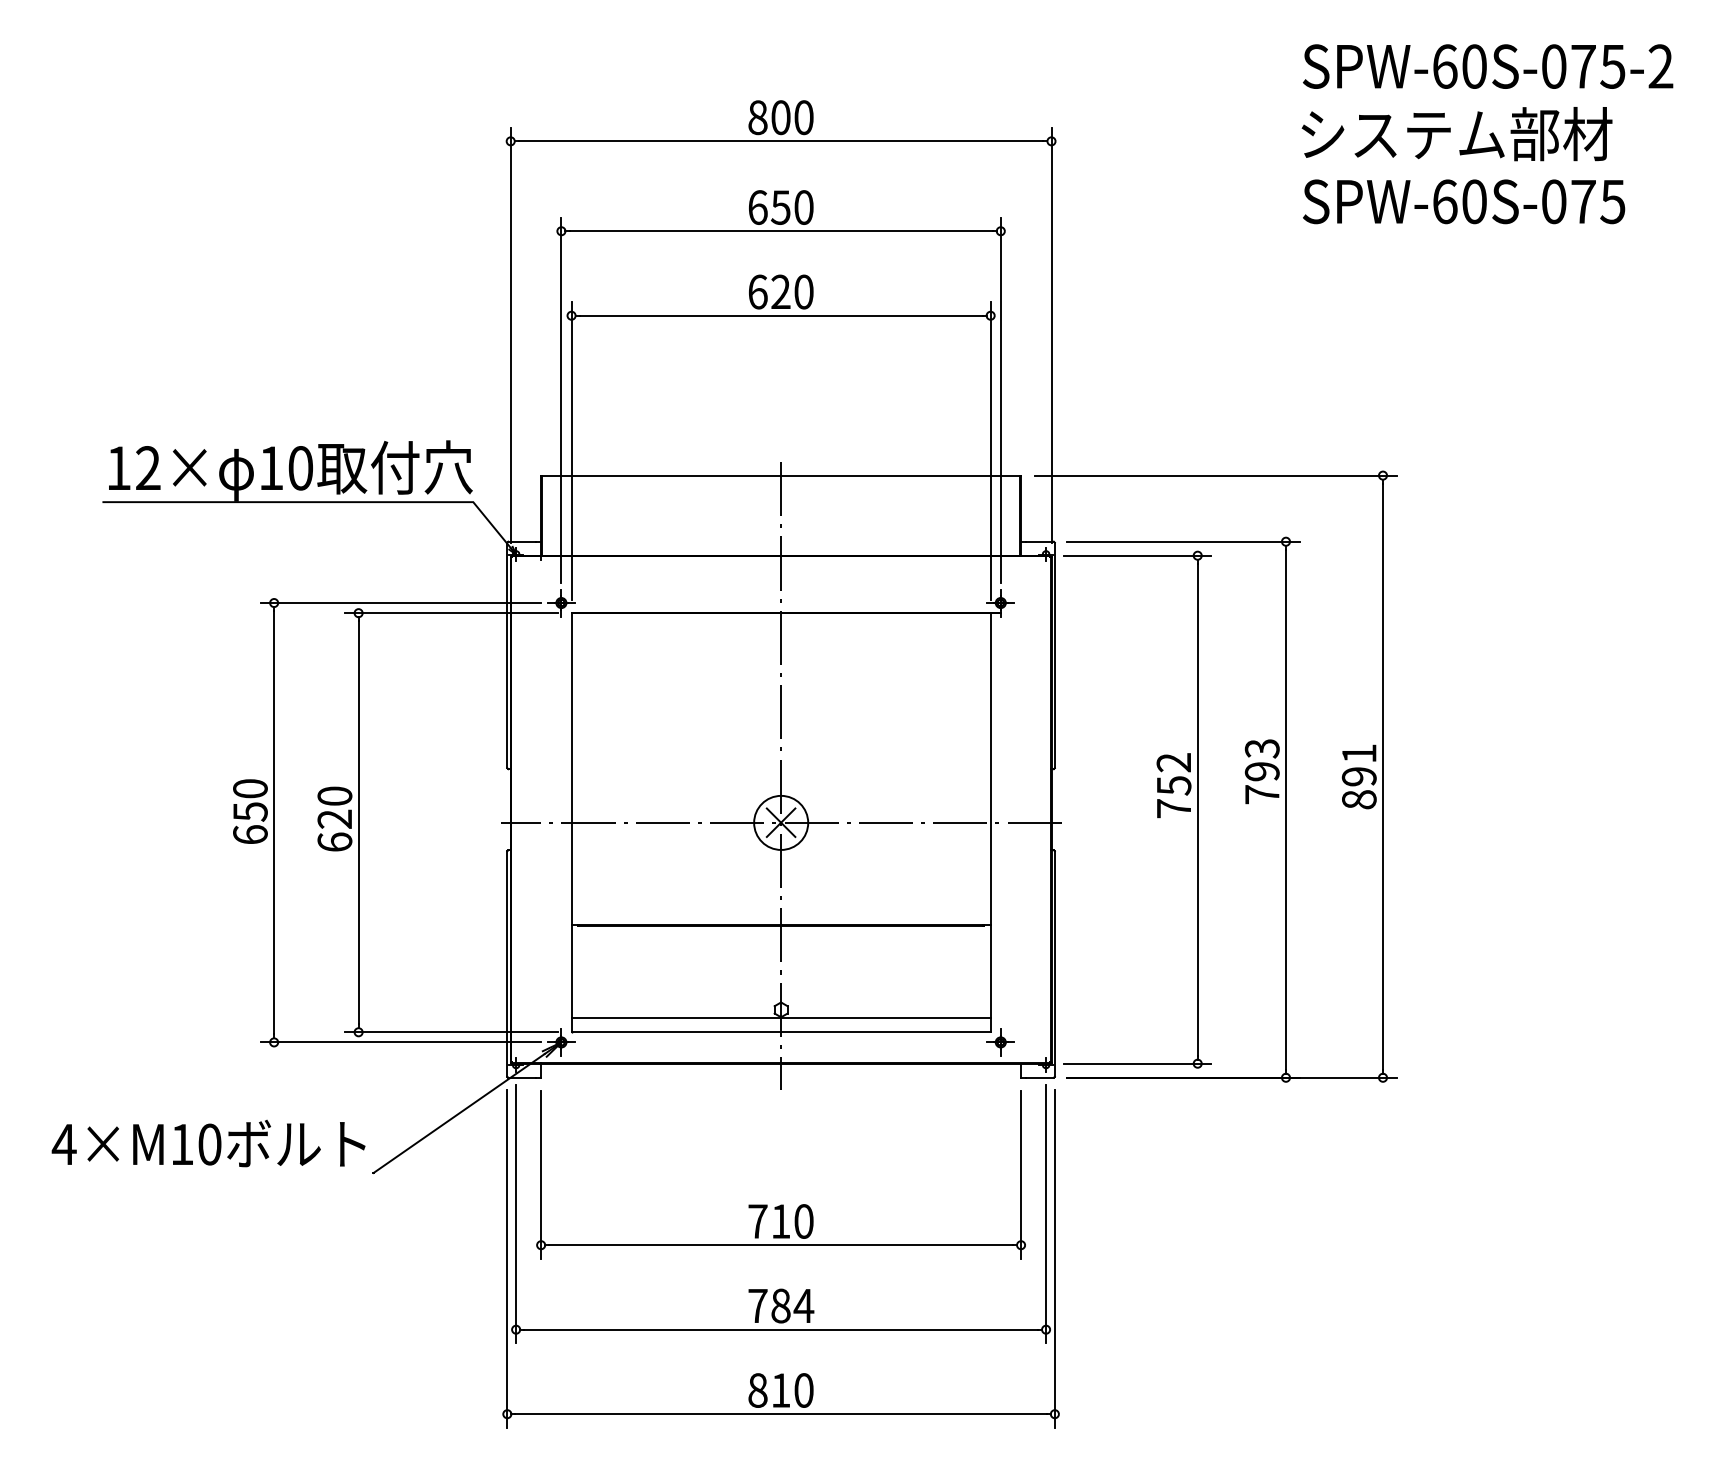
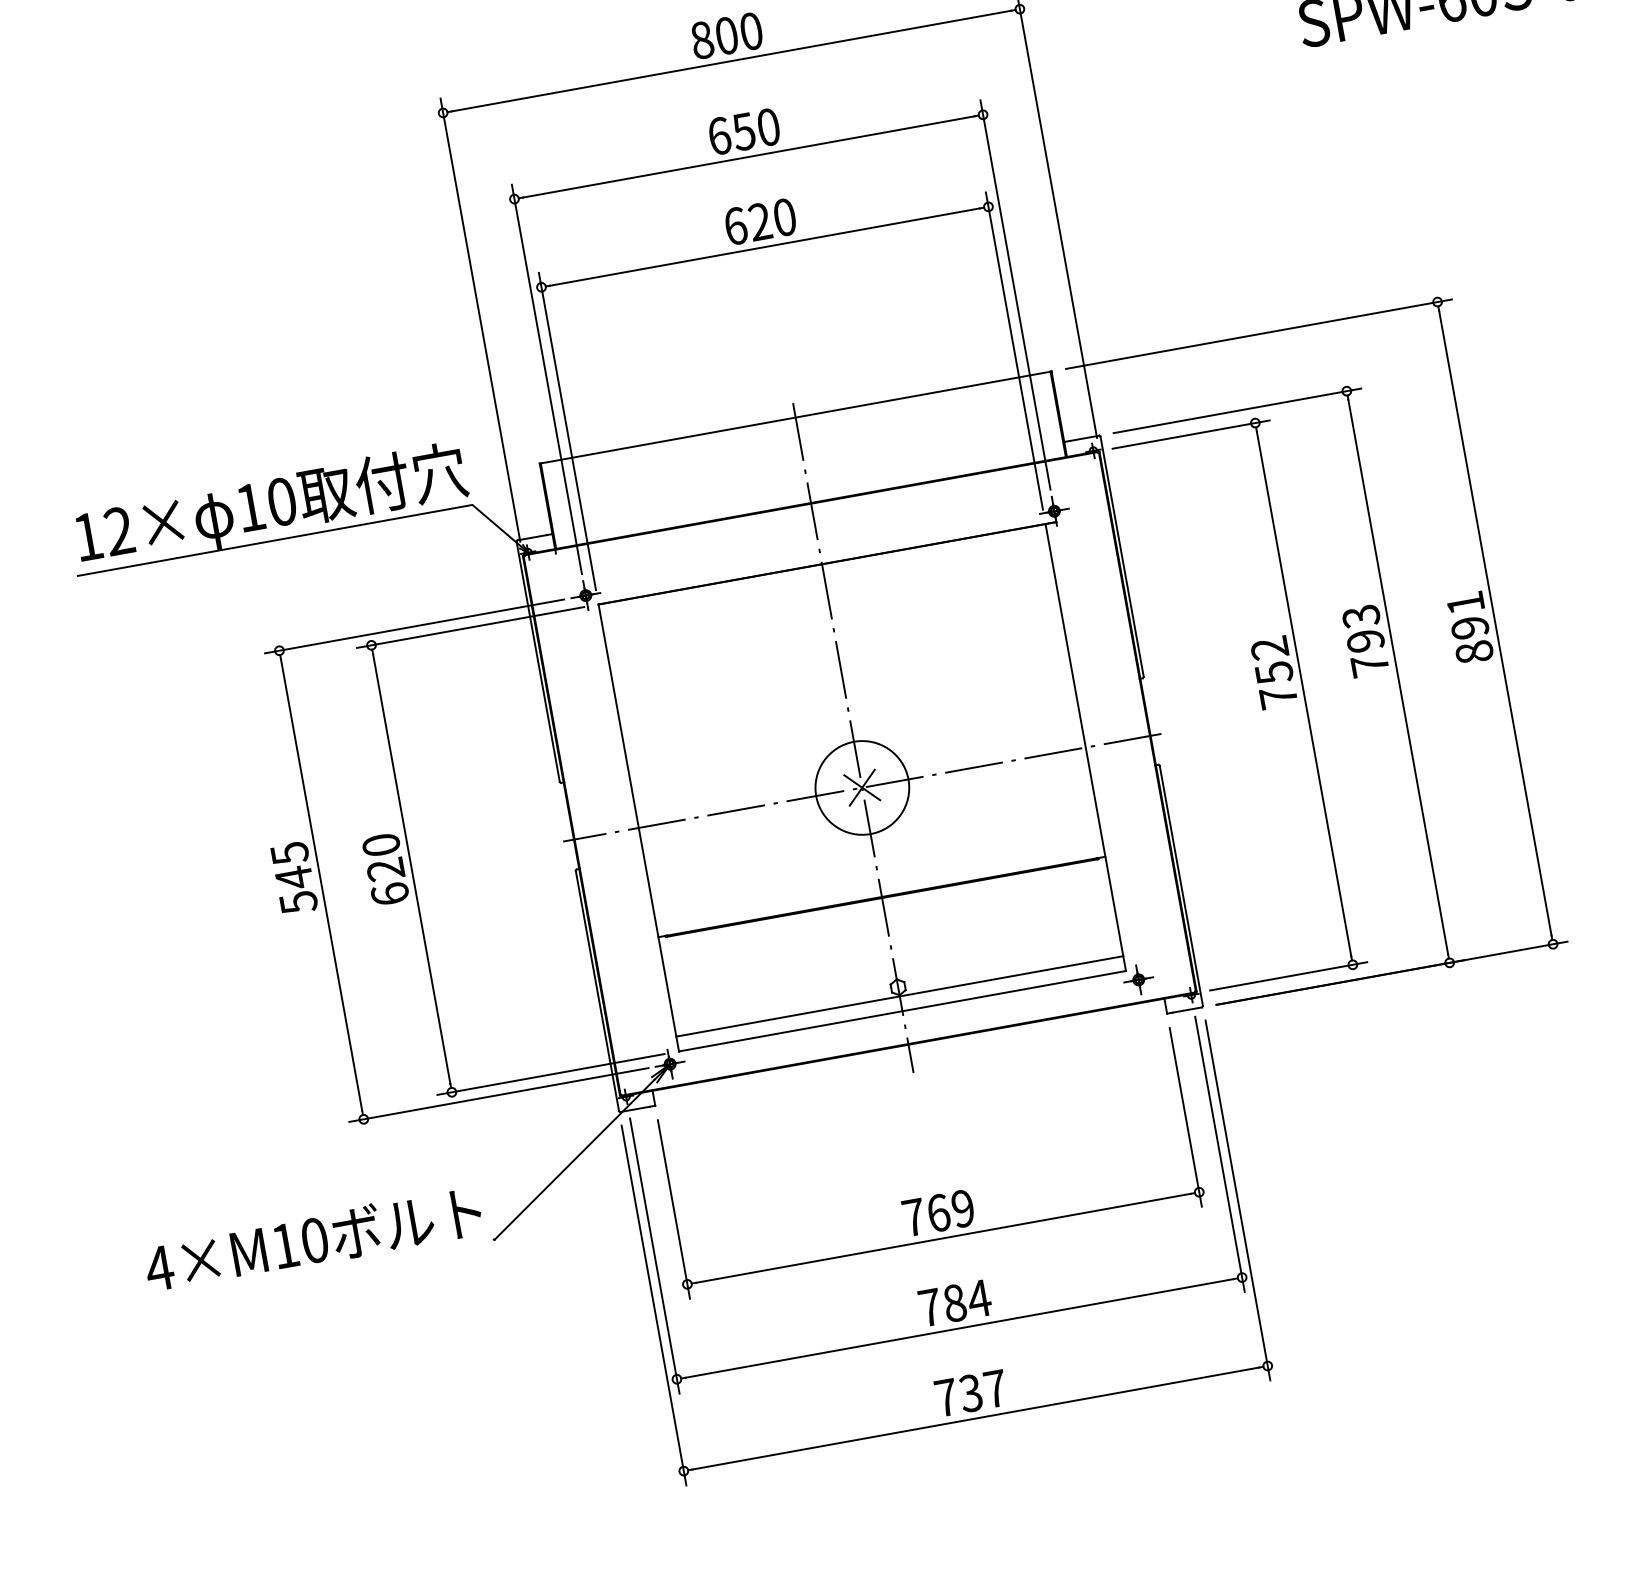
text: (250, 811) -> (294, 877), 650 -> 545
circle: (781, 822) -> (862, 787), size x1.6
text: (792, 1221) -> (950, 1210), 710 -> 769
text: (780, 1390) -> (970, 1393), 810 -> 737

